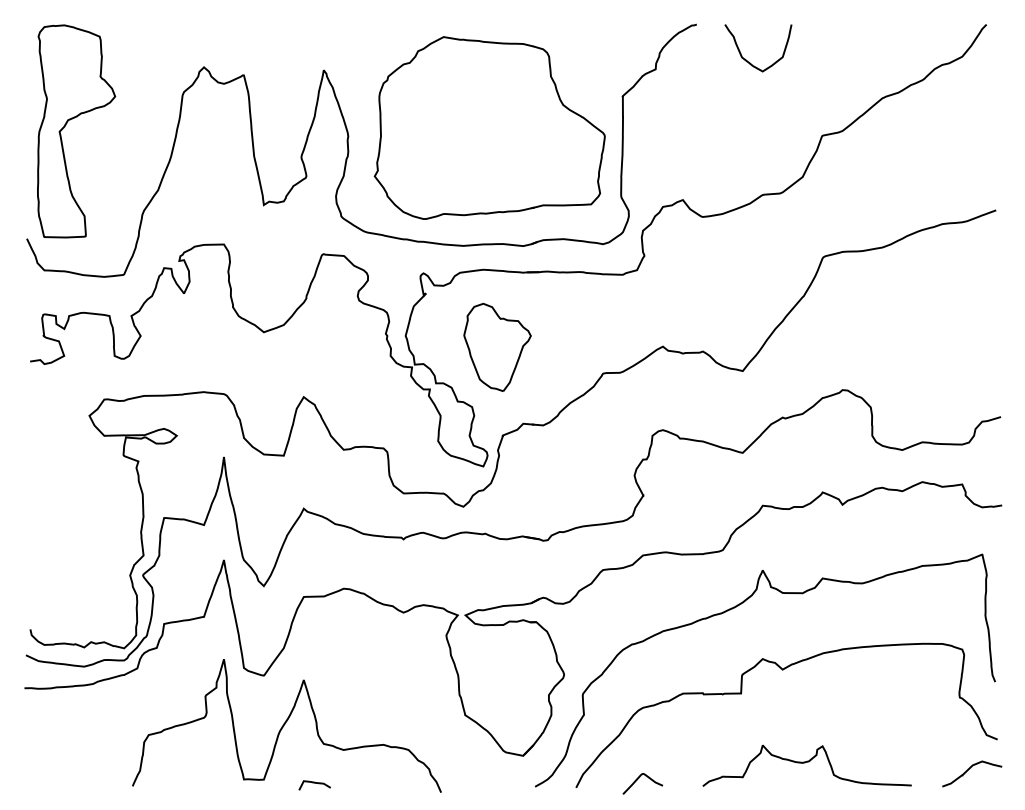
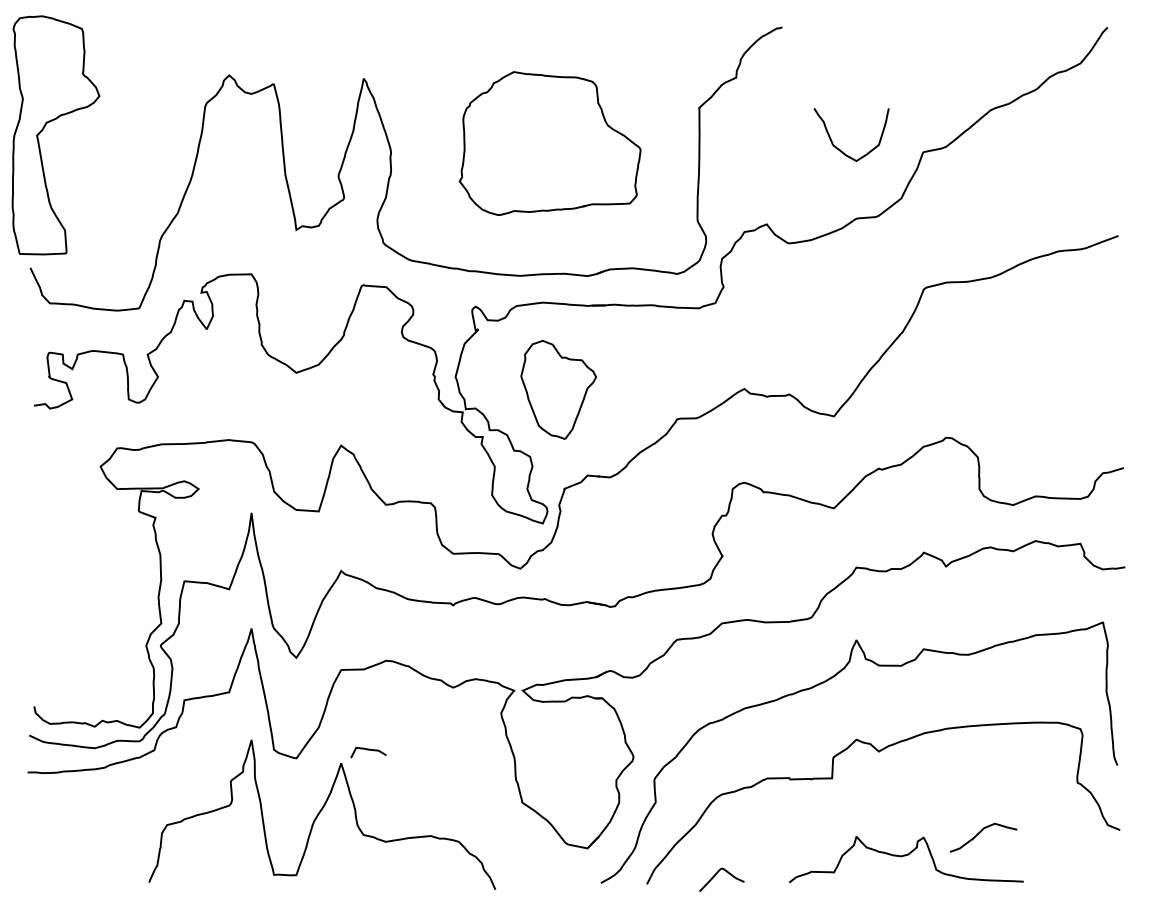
curve: (747, 60) -> (839, 148), moved
part: (65, 127) -> (43, 130), moved
part: (490, 127) -> (550, 143), size x0.7
curve: (969, 770) -> (980, 833), moved
curve: (314, 783) -> (368, 750), moved

